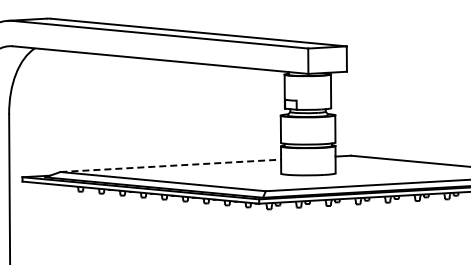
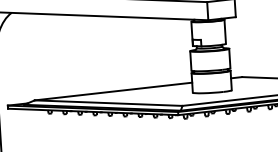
line: (171, 165) -> (114, 91), dashed -> solid

